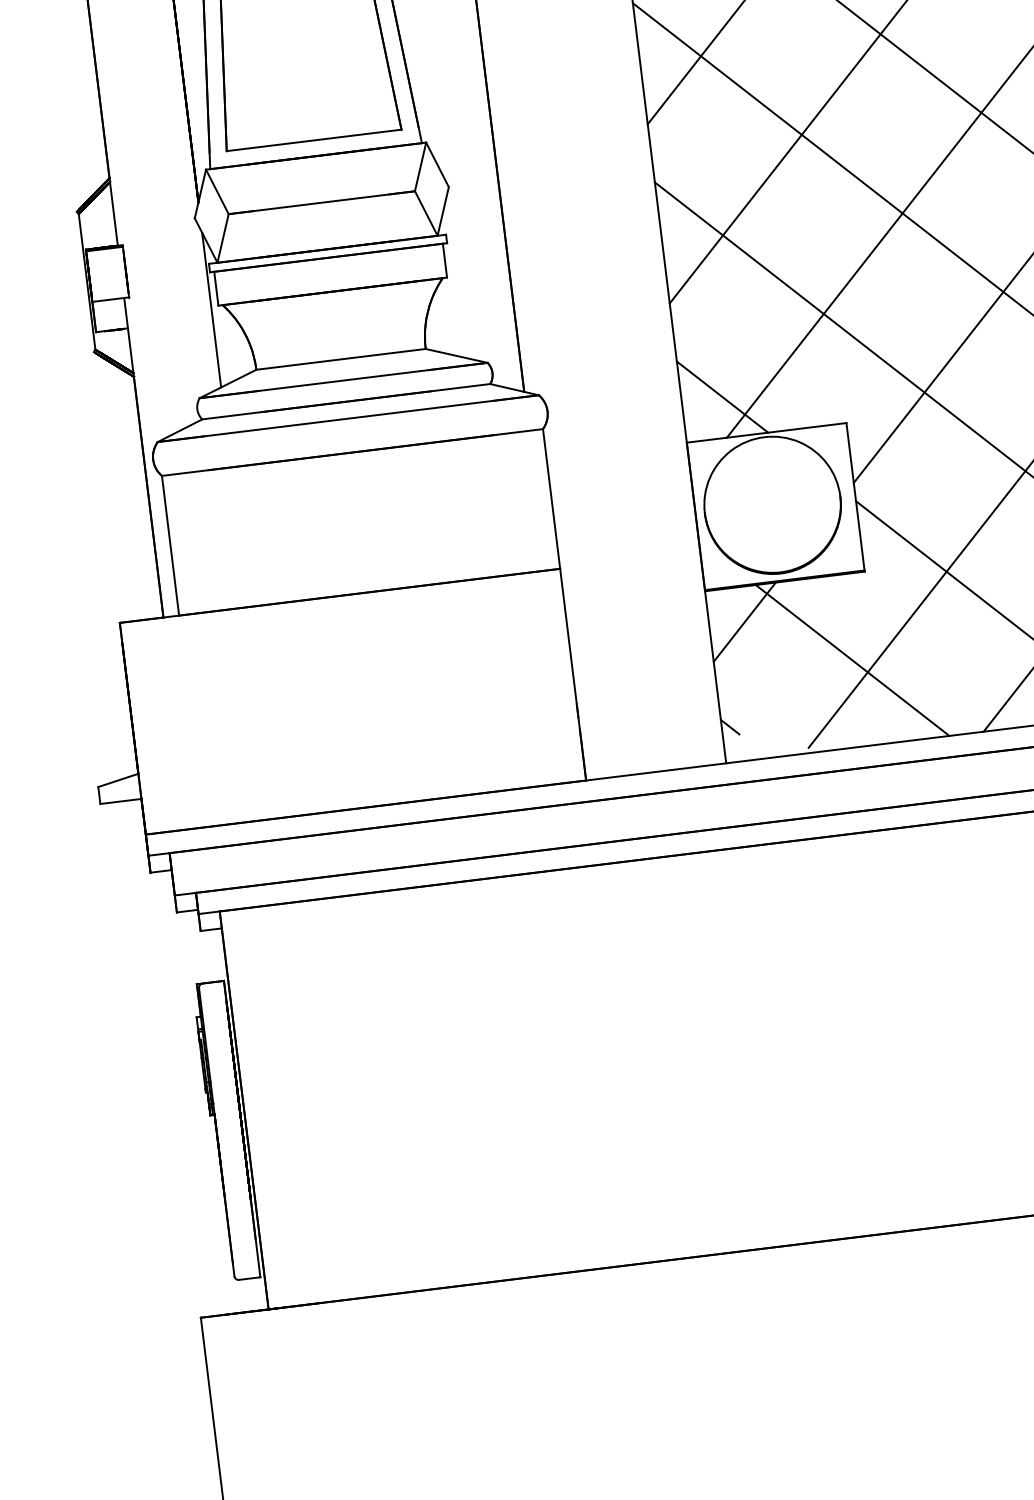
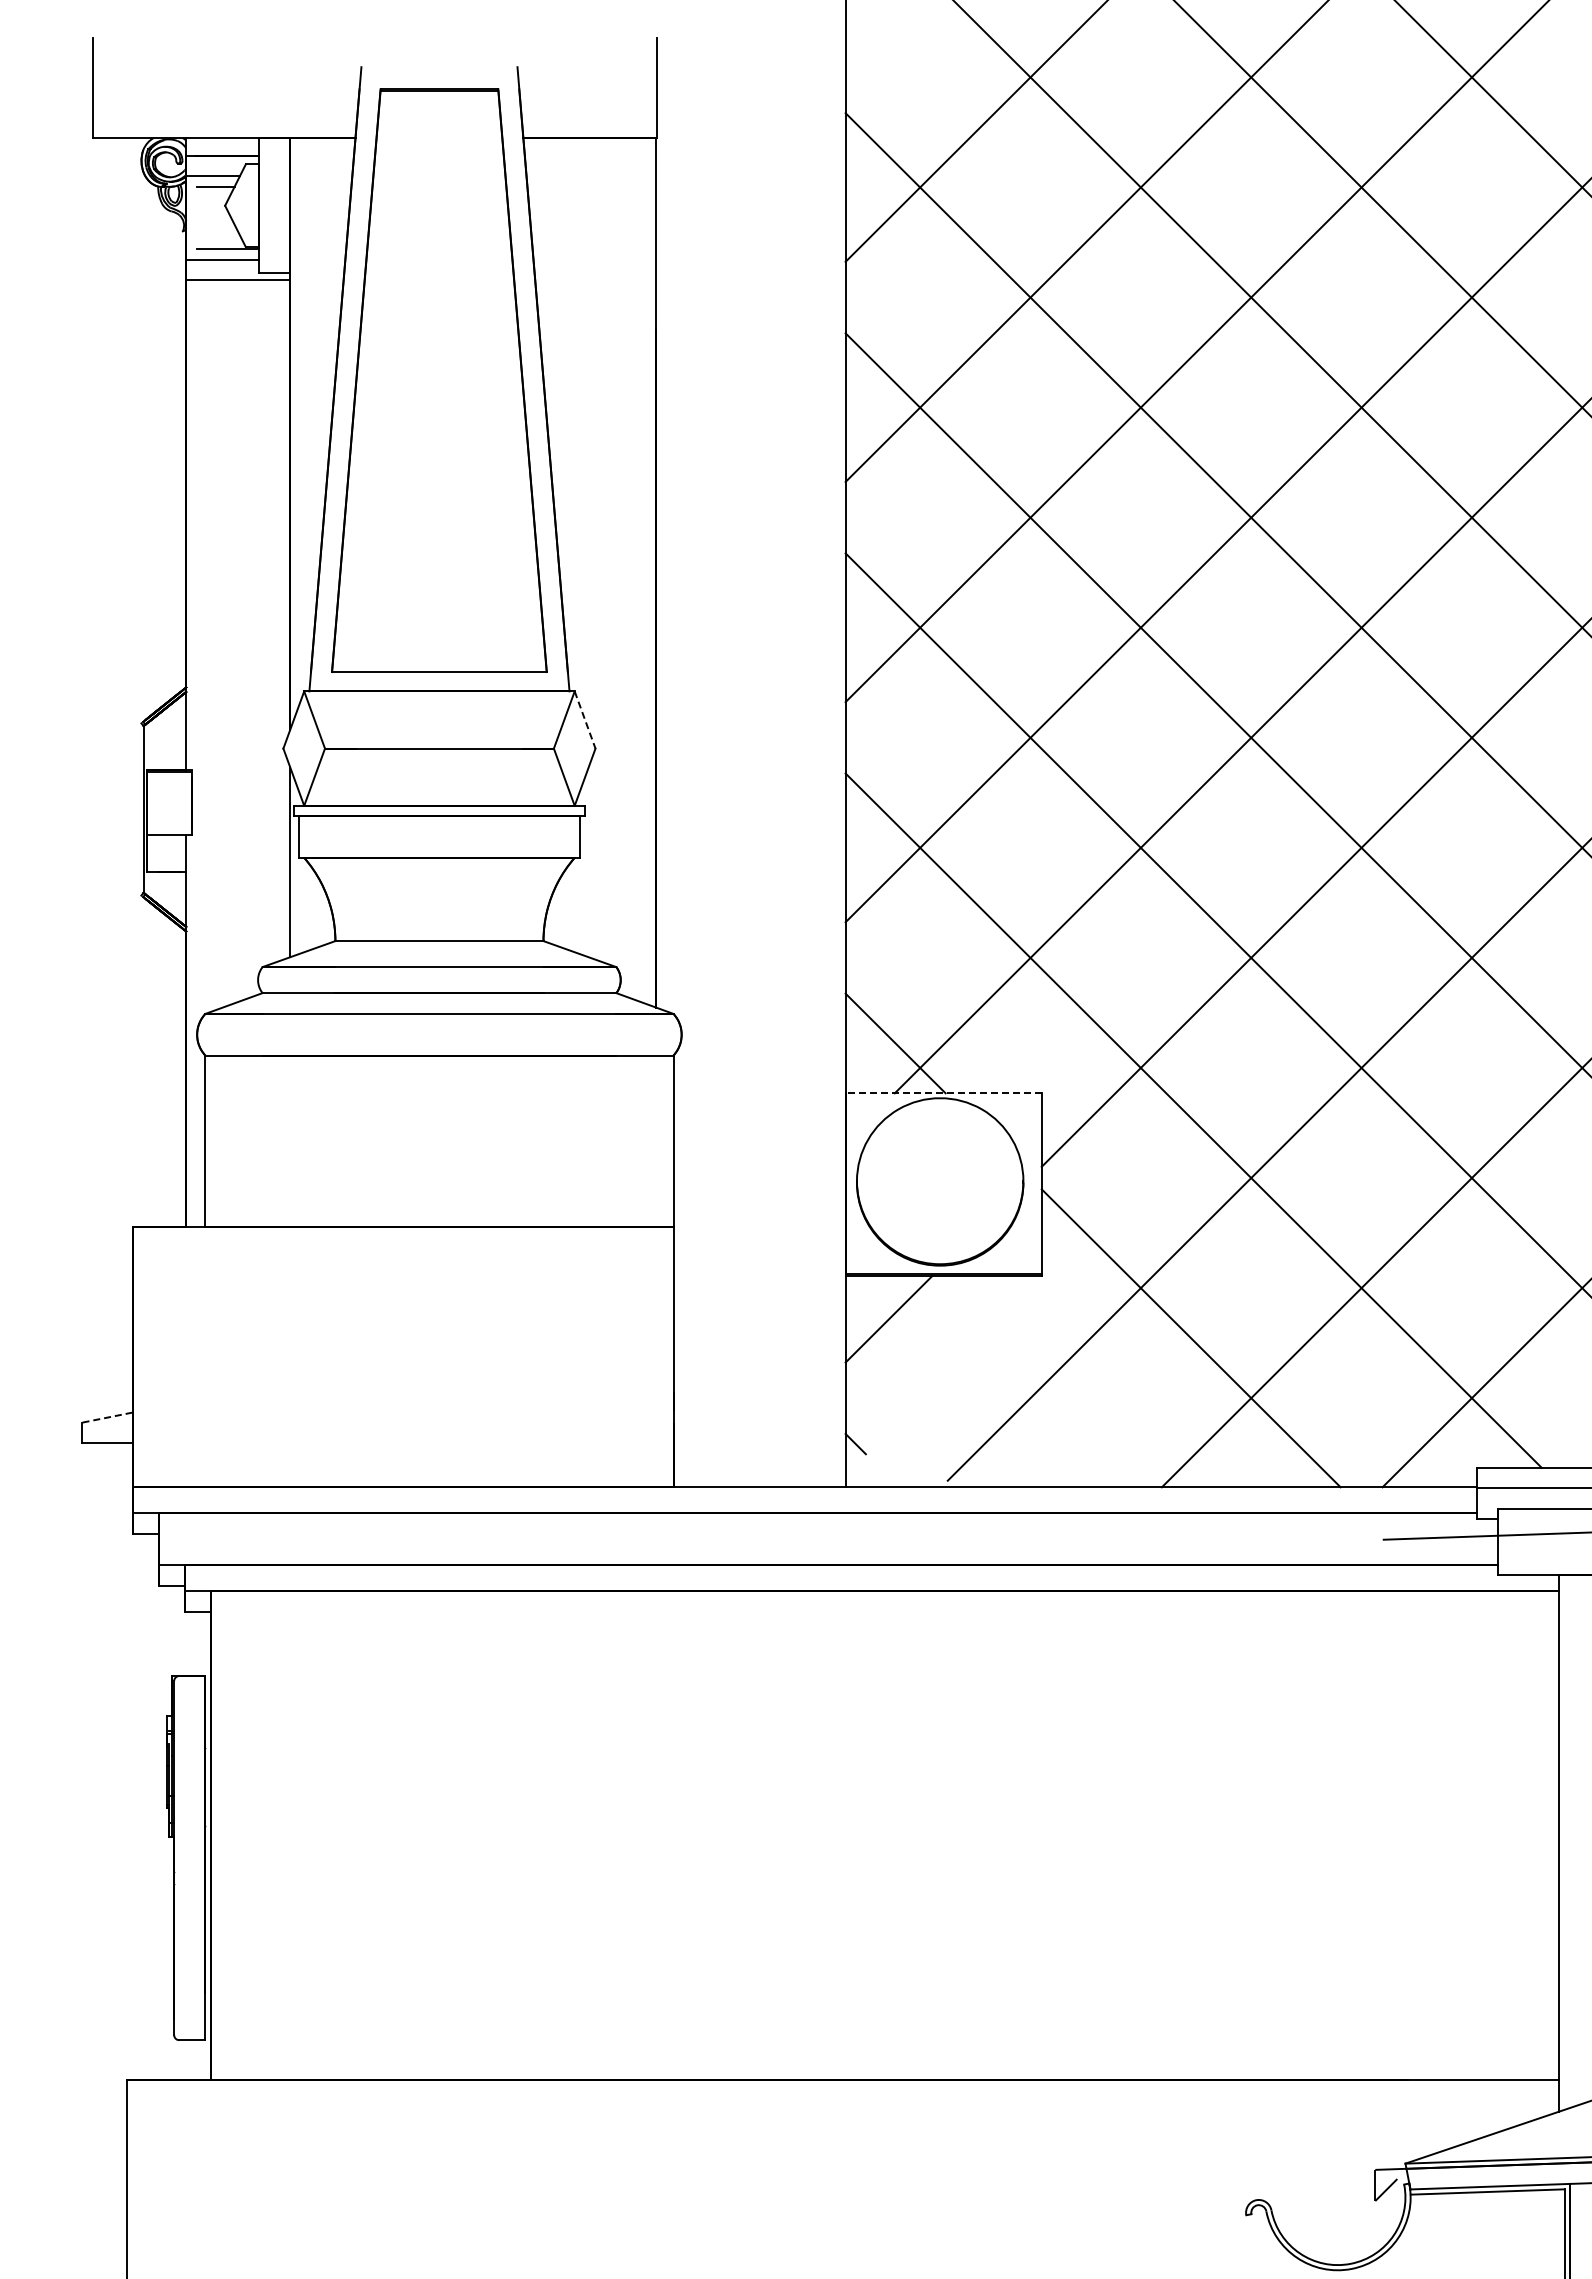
line: (437, 165) -> (585, 720), solid -> dashed
line: (766, 433) -> (943, 1093), solid -> dashed
line: (852, 660) -> (1013, 1381), removed
line: (118, 780) -> (107, 1417), solid -> dashed

